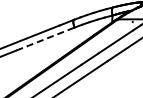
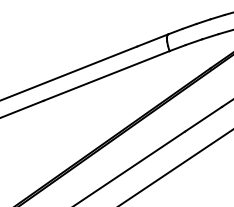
line: (45, 38) -> (106, 74), dashed -> solid

